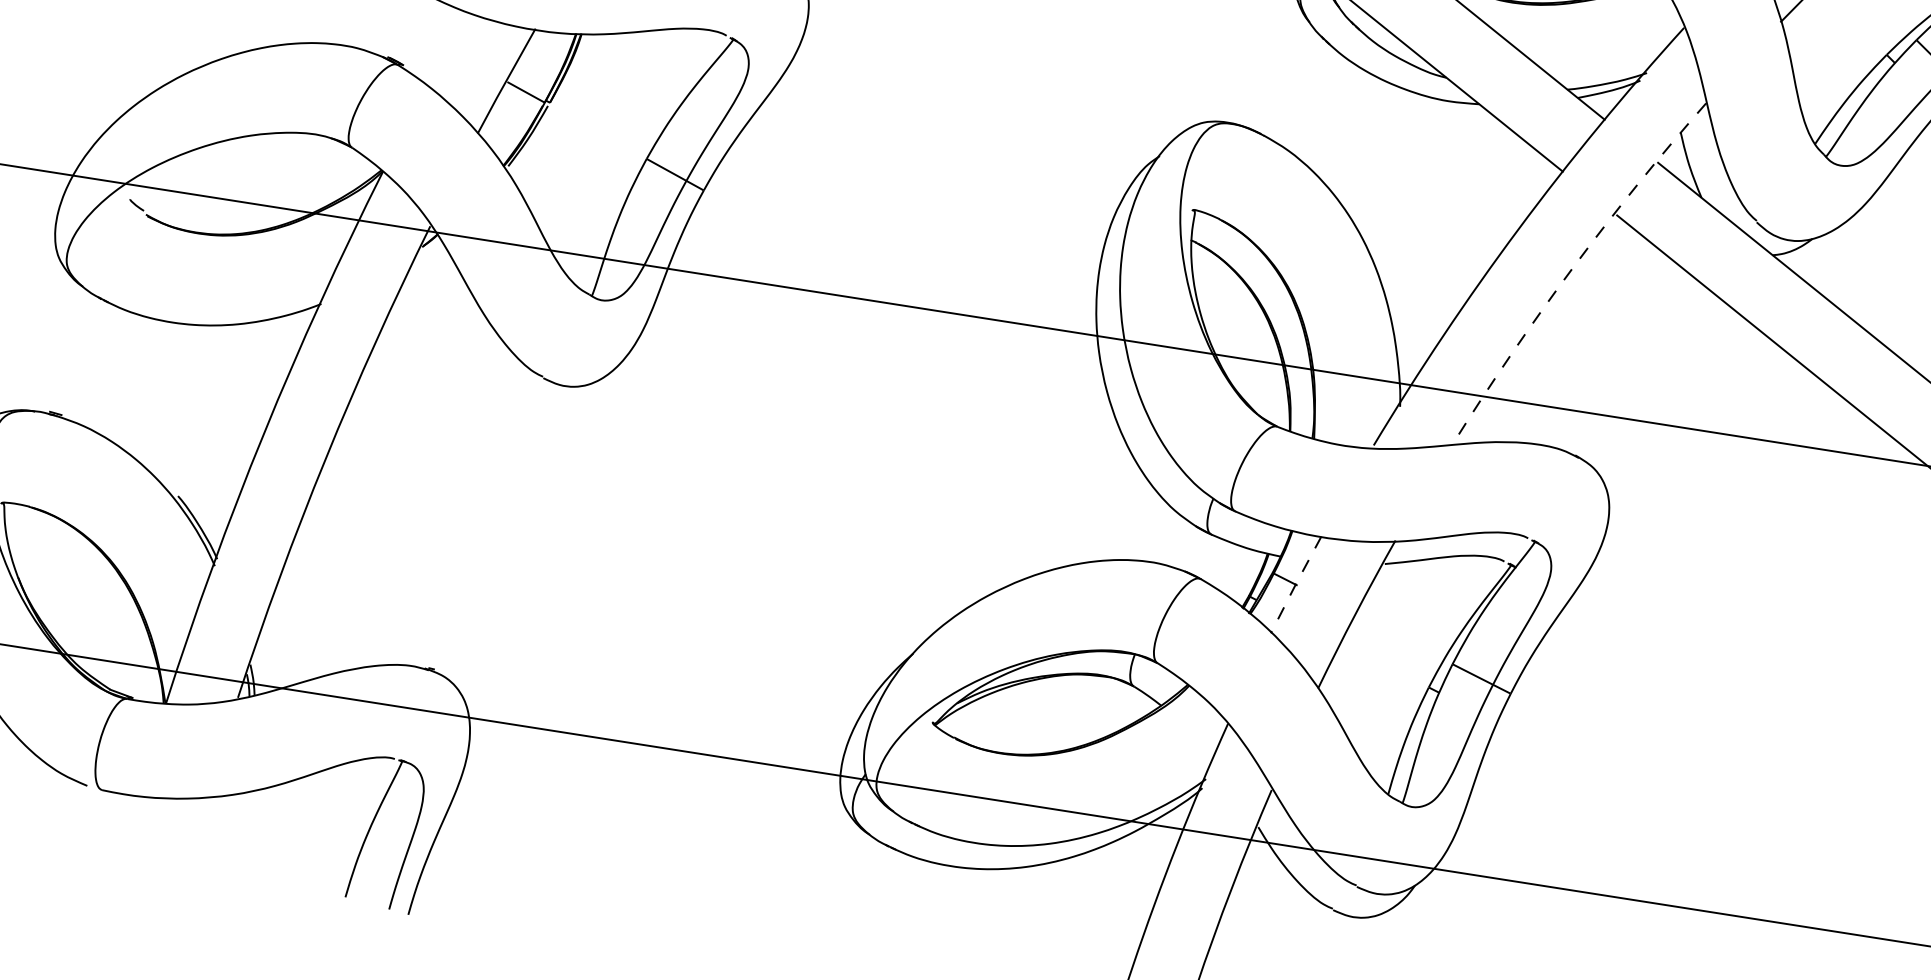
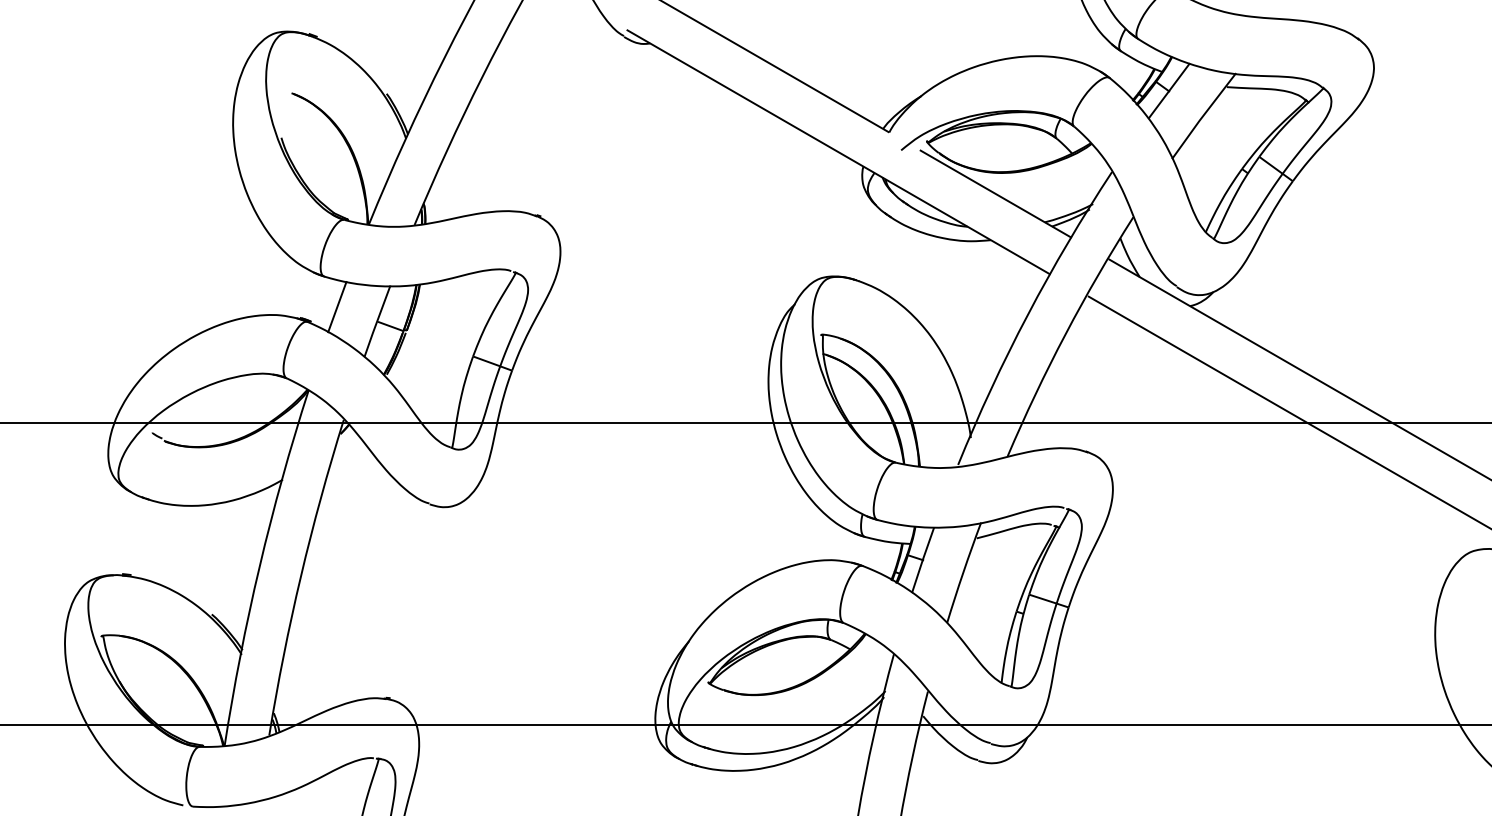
line: (447, 49) -> (337, 307), added
arc: (1572, 268) -> (1065, 334), dashed -> solid
line: (1295, 583) -> (922, 559), dashed -> solid

